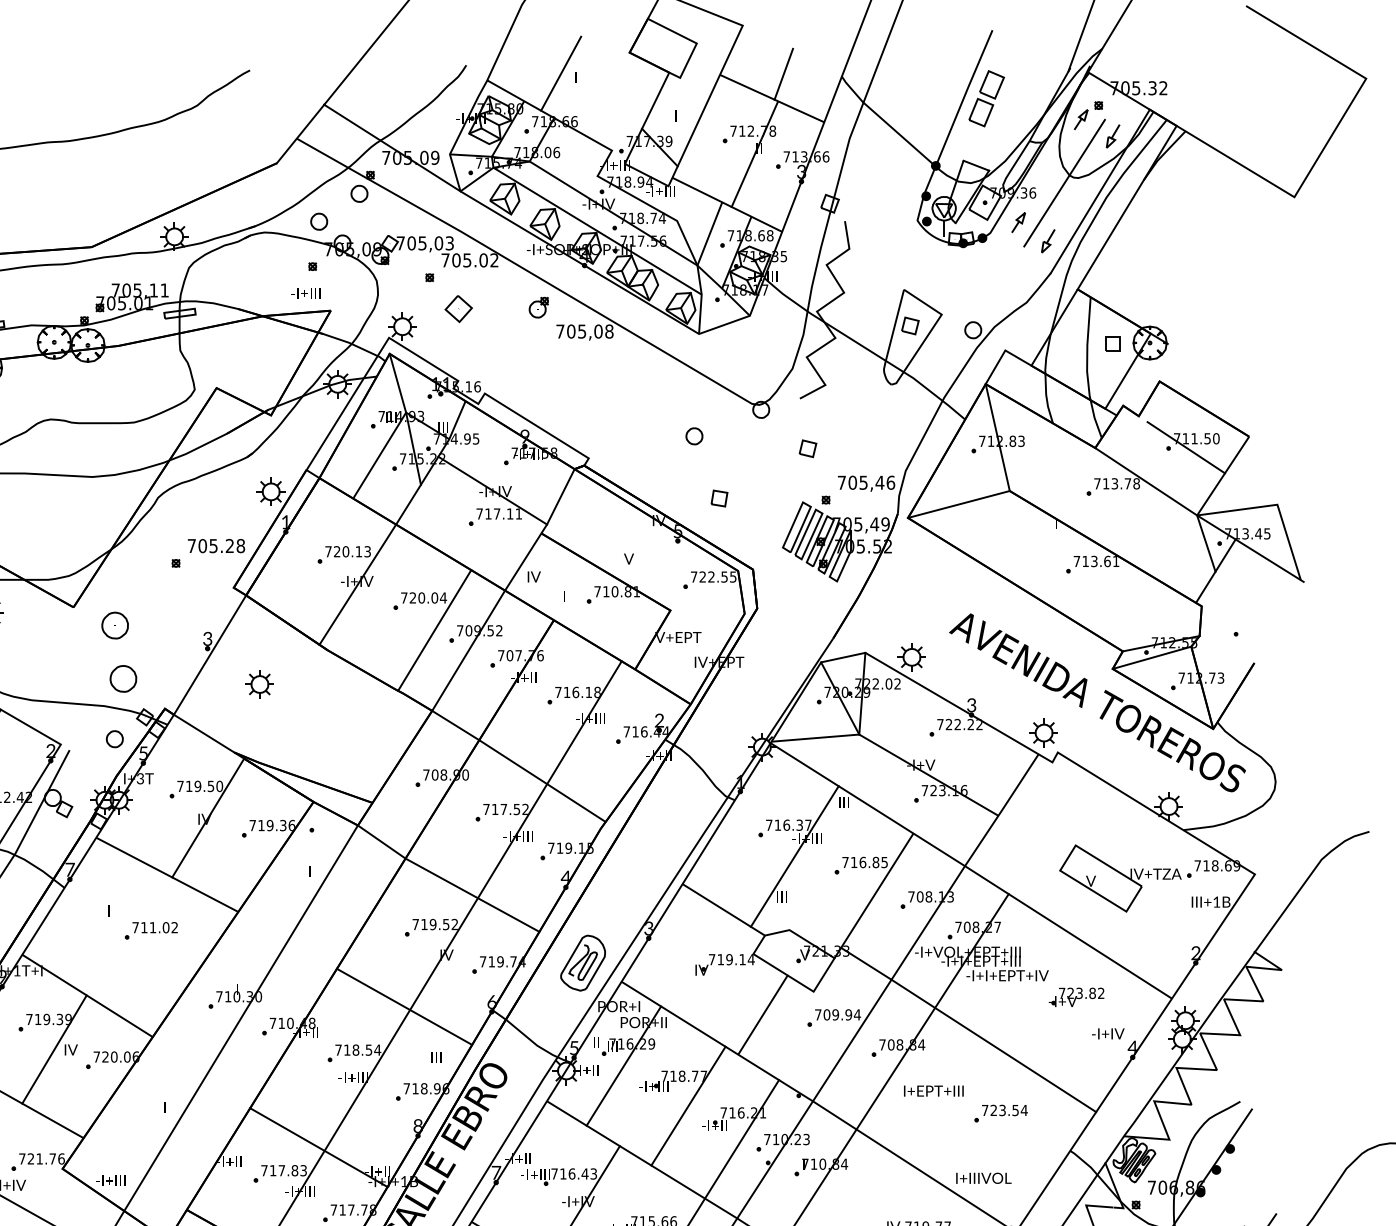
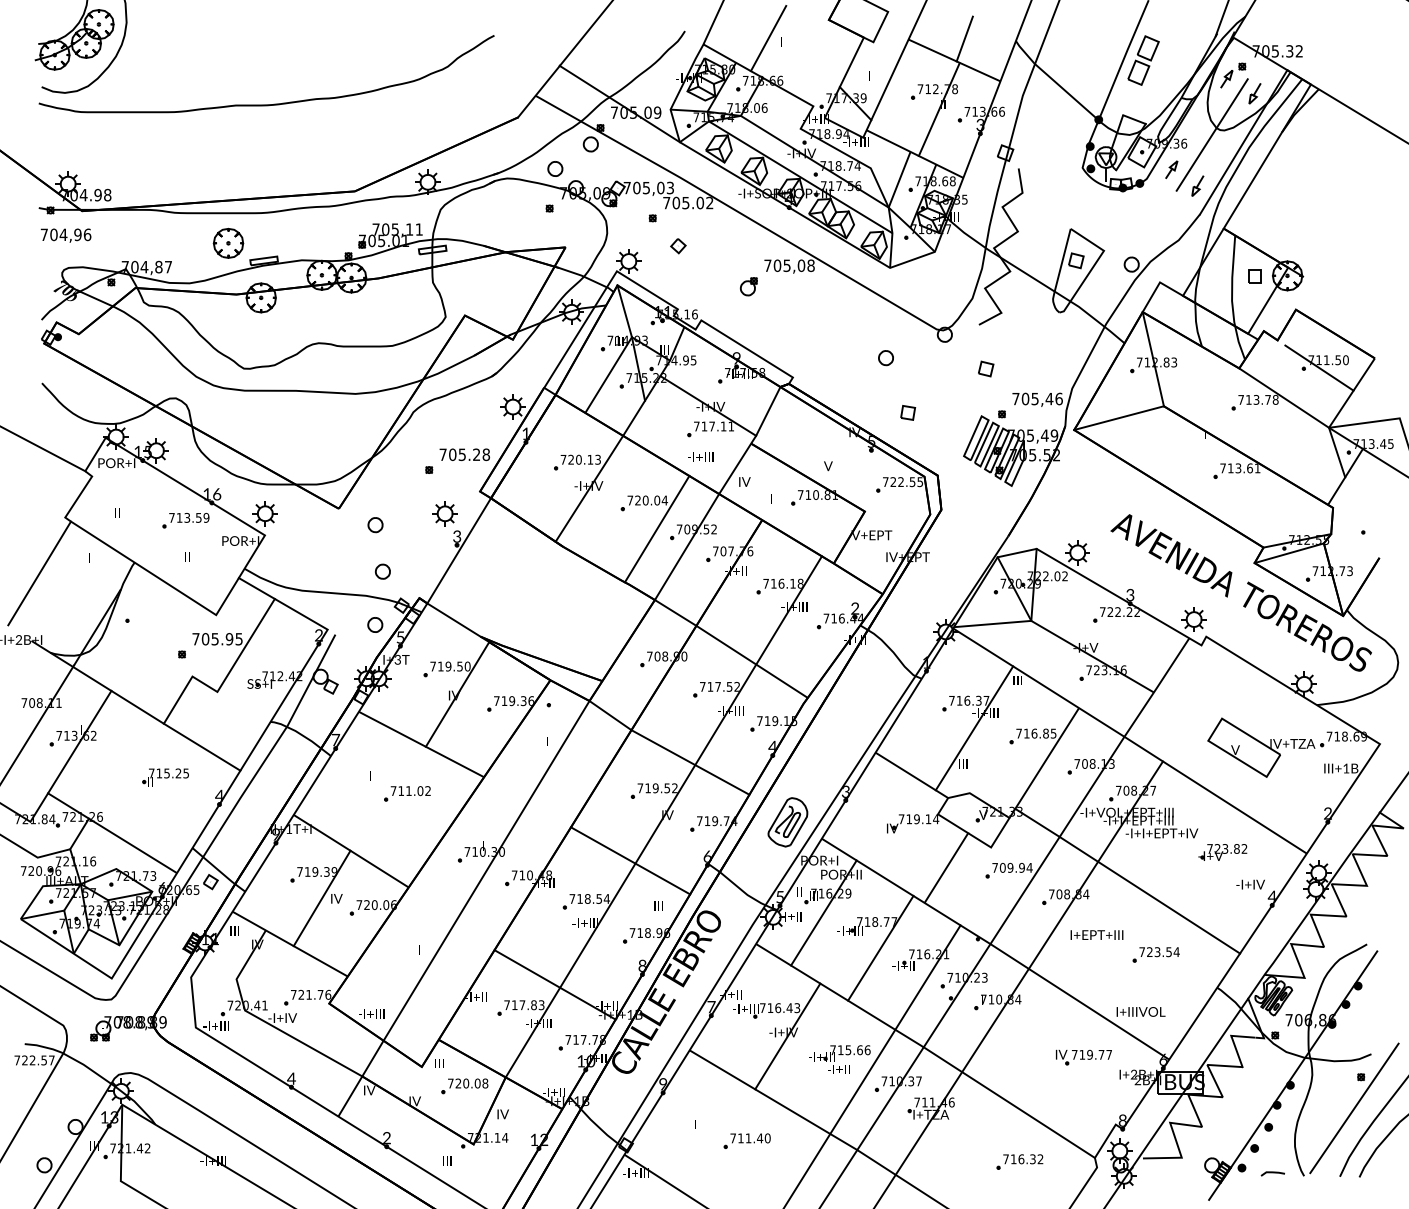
text: (305, 292) -> (700, 456), moved
part: (538, 307) -> (748, 286), moved
part: (458, 309) -> (678, 246), size x0.62
part: (115, 626) -> (375, 525), size x0.62
part: (123, 678) -> (382, 571), size x0.62
part: (259, 684) -> (444, 513), moved

